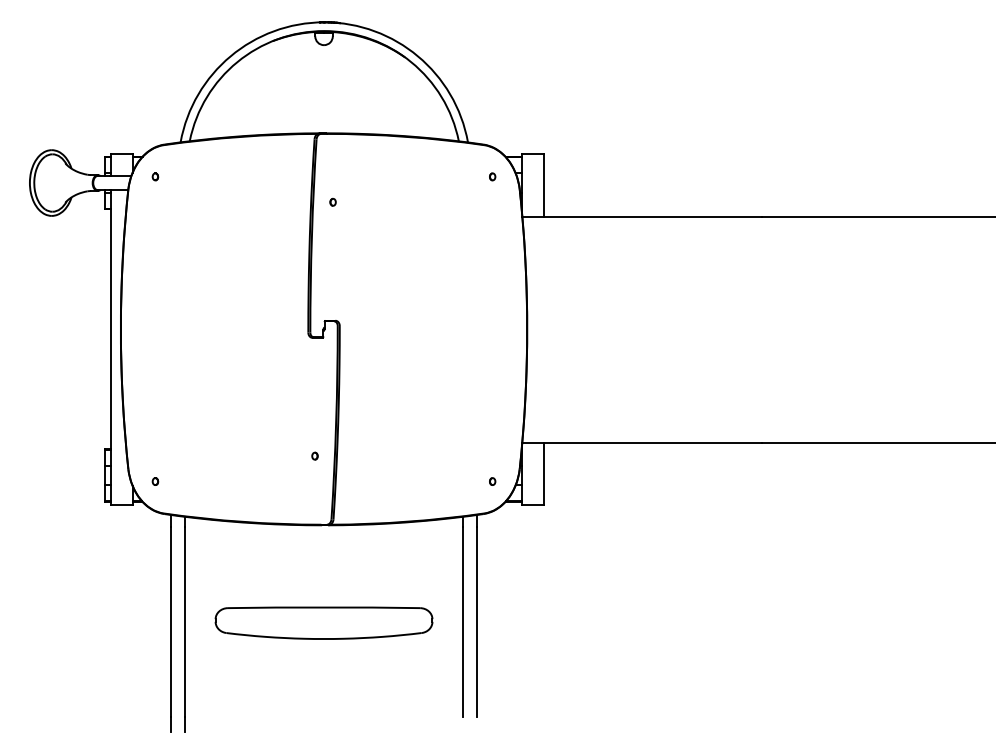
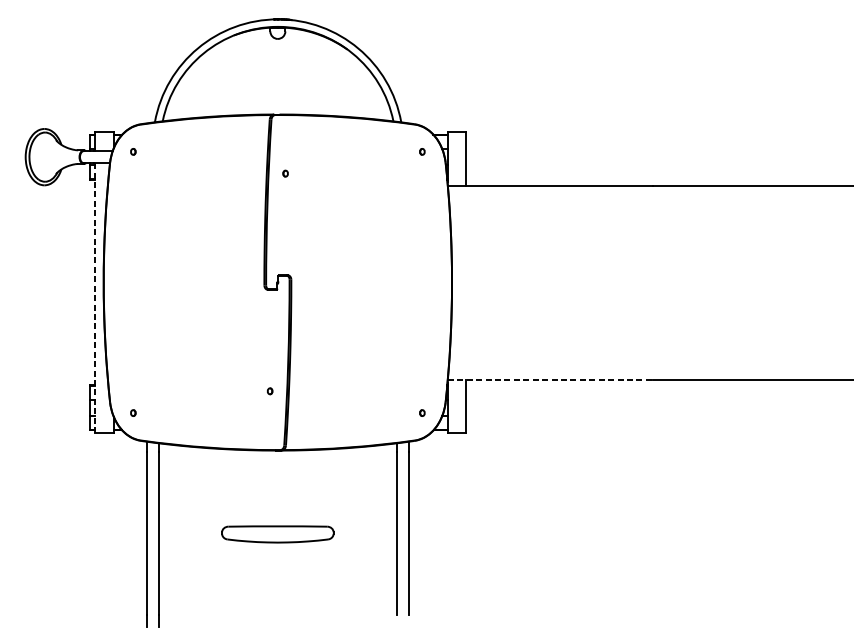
line: (110, 347) -> (94, 298), solid -> dashed
line: (641, 442) -> (550, 379), solid -> dashed
part: (323, 622) -> (277, 533), size x0.6

